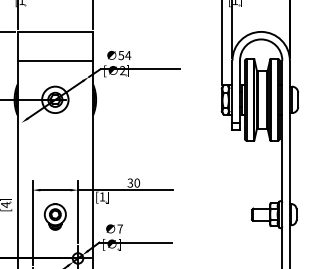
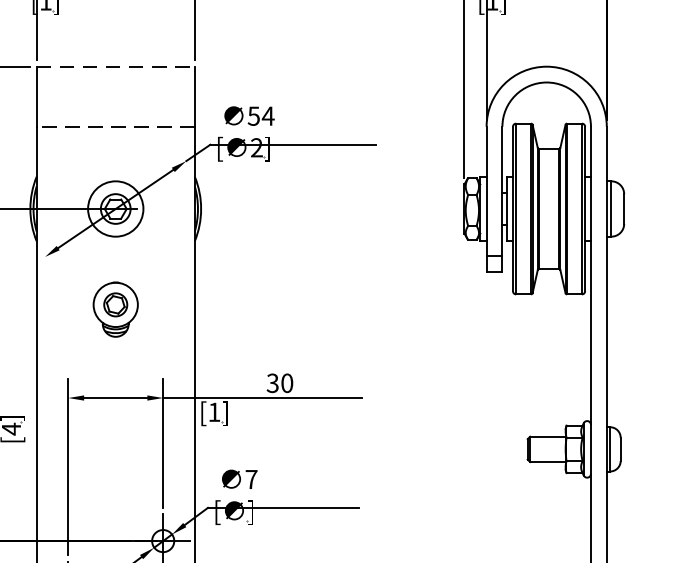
line: (55, 31) -> (116, 65), solid -> dashed
line: (55, 60) -> (116, 126), solid -> dashed
part: (54, 216) -> (113, 308), moved

